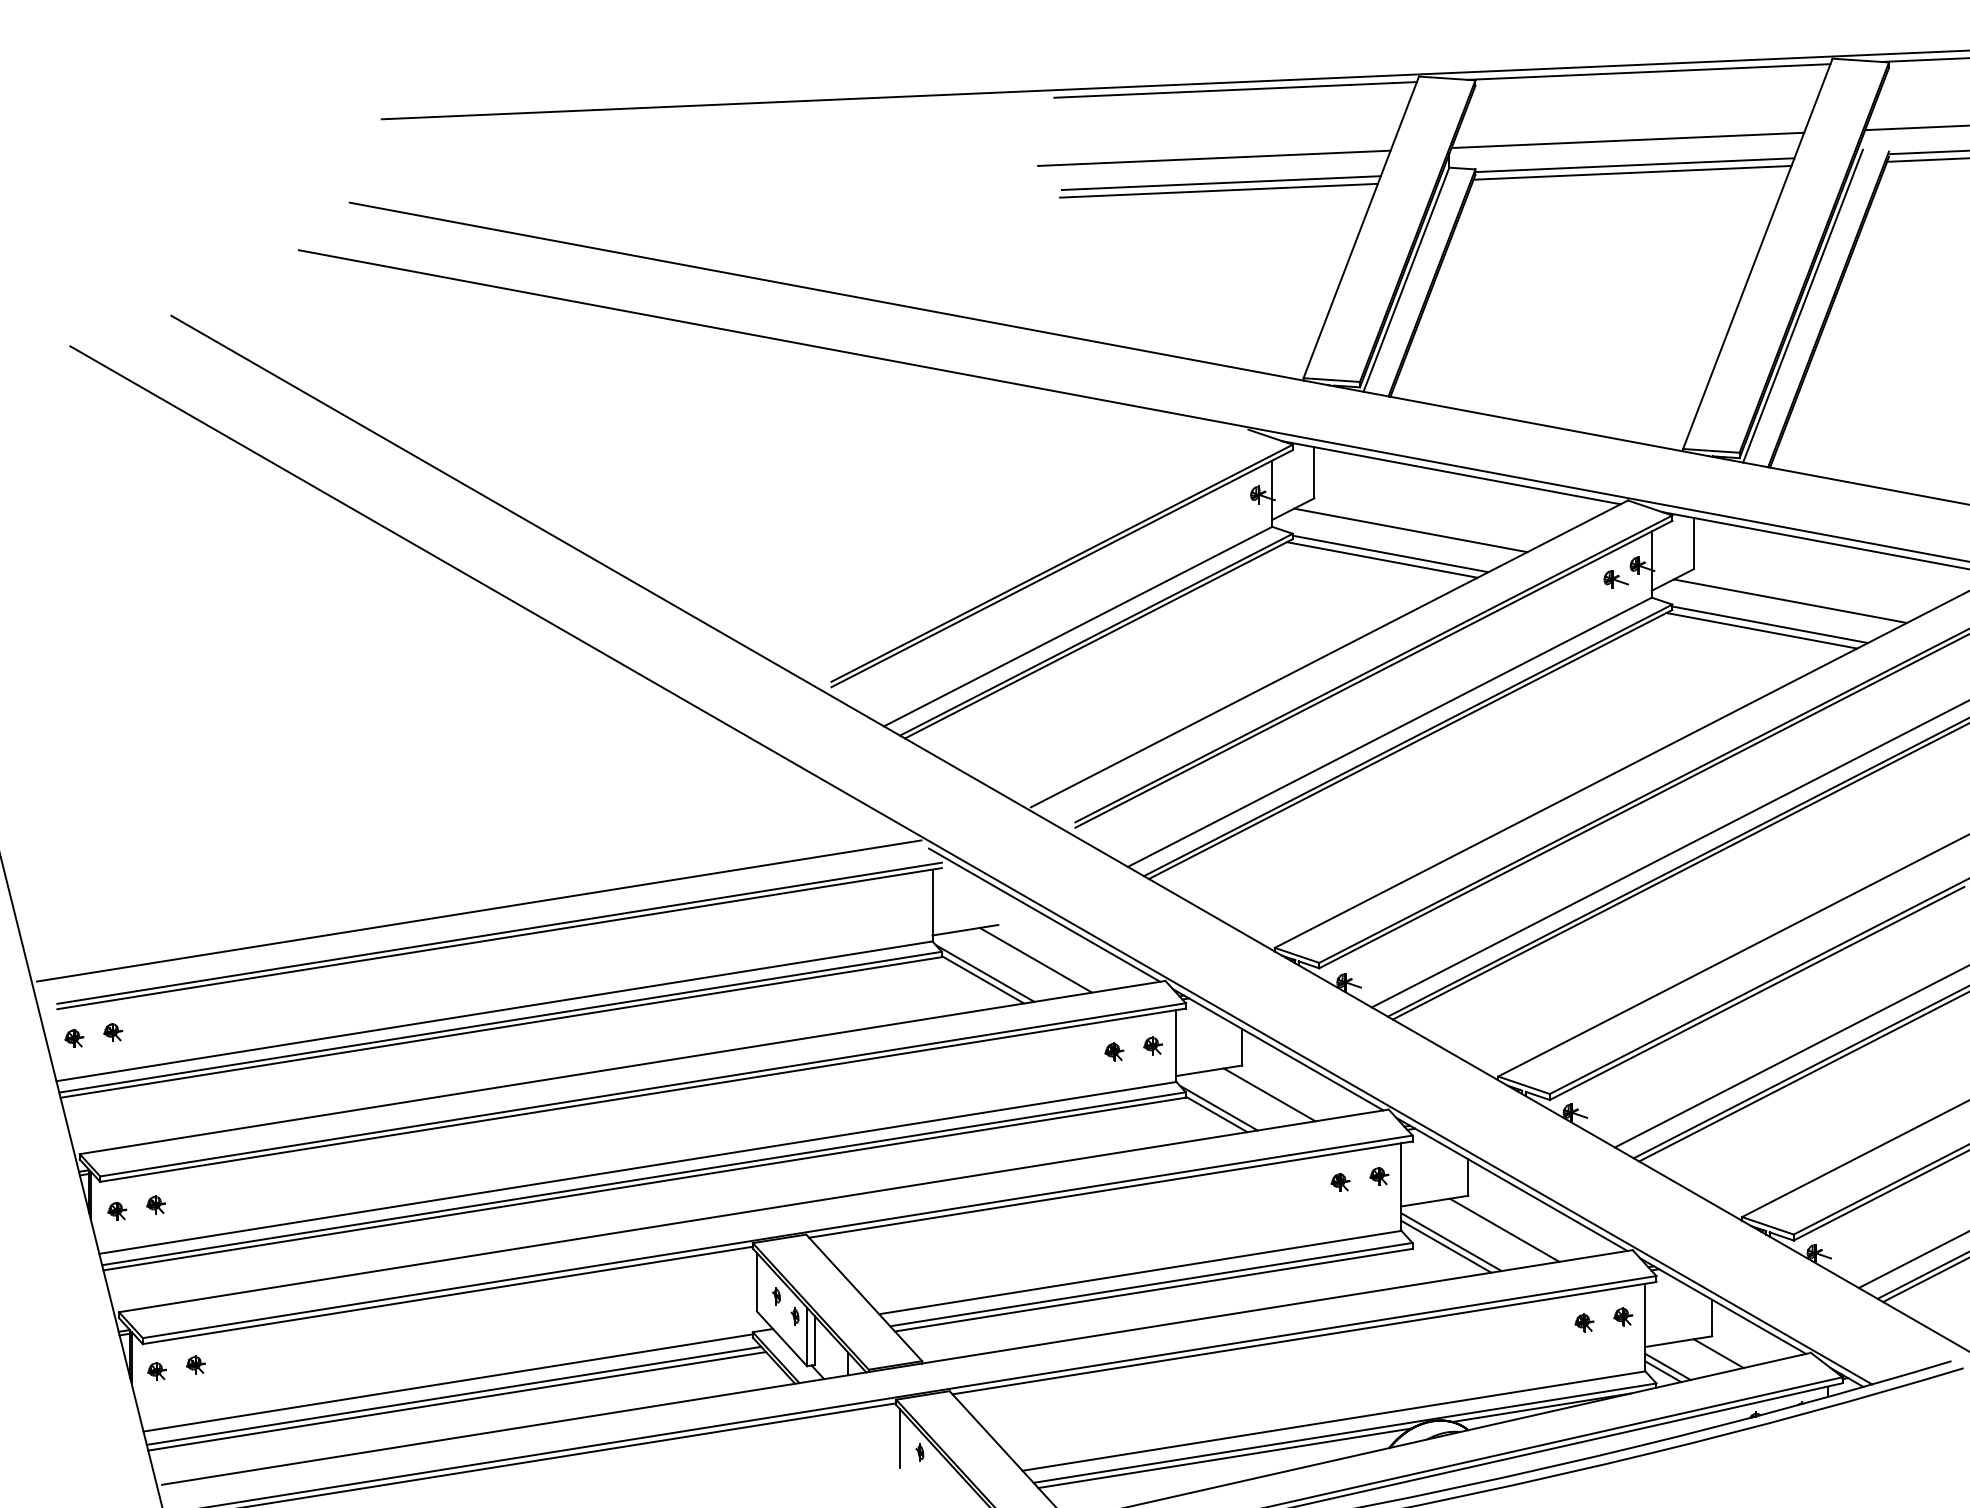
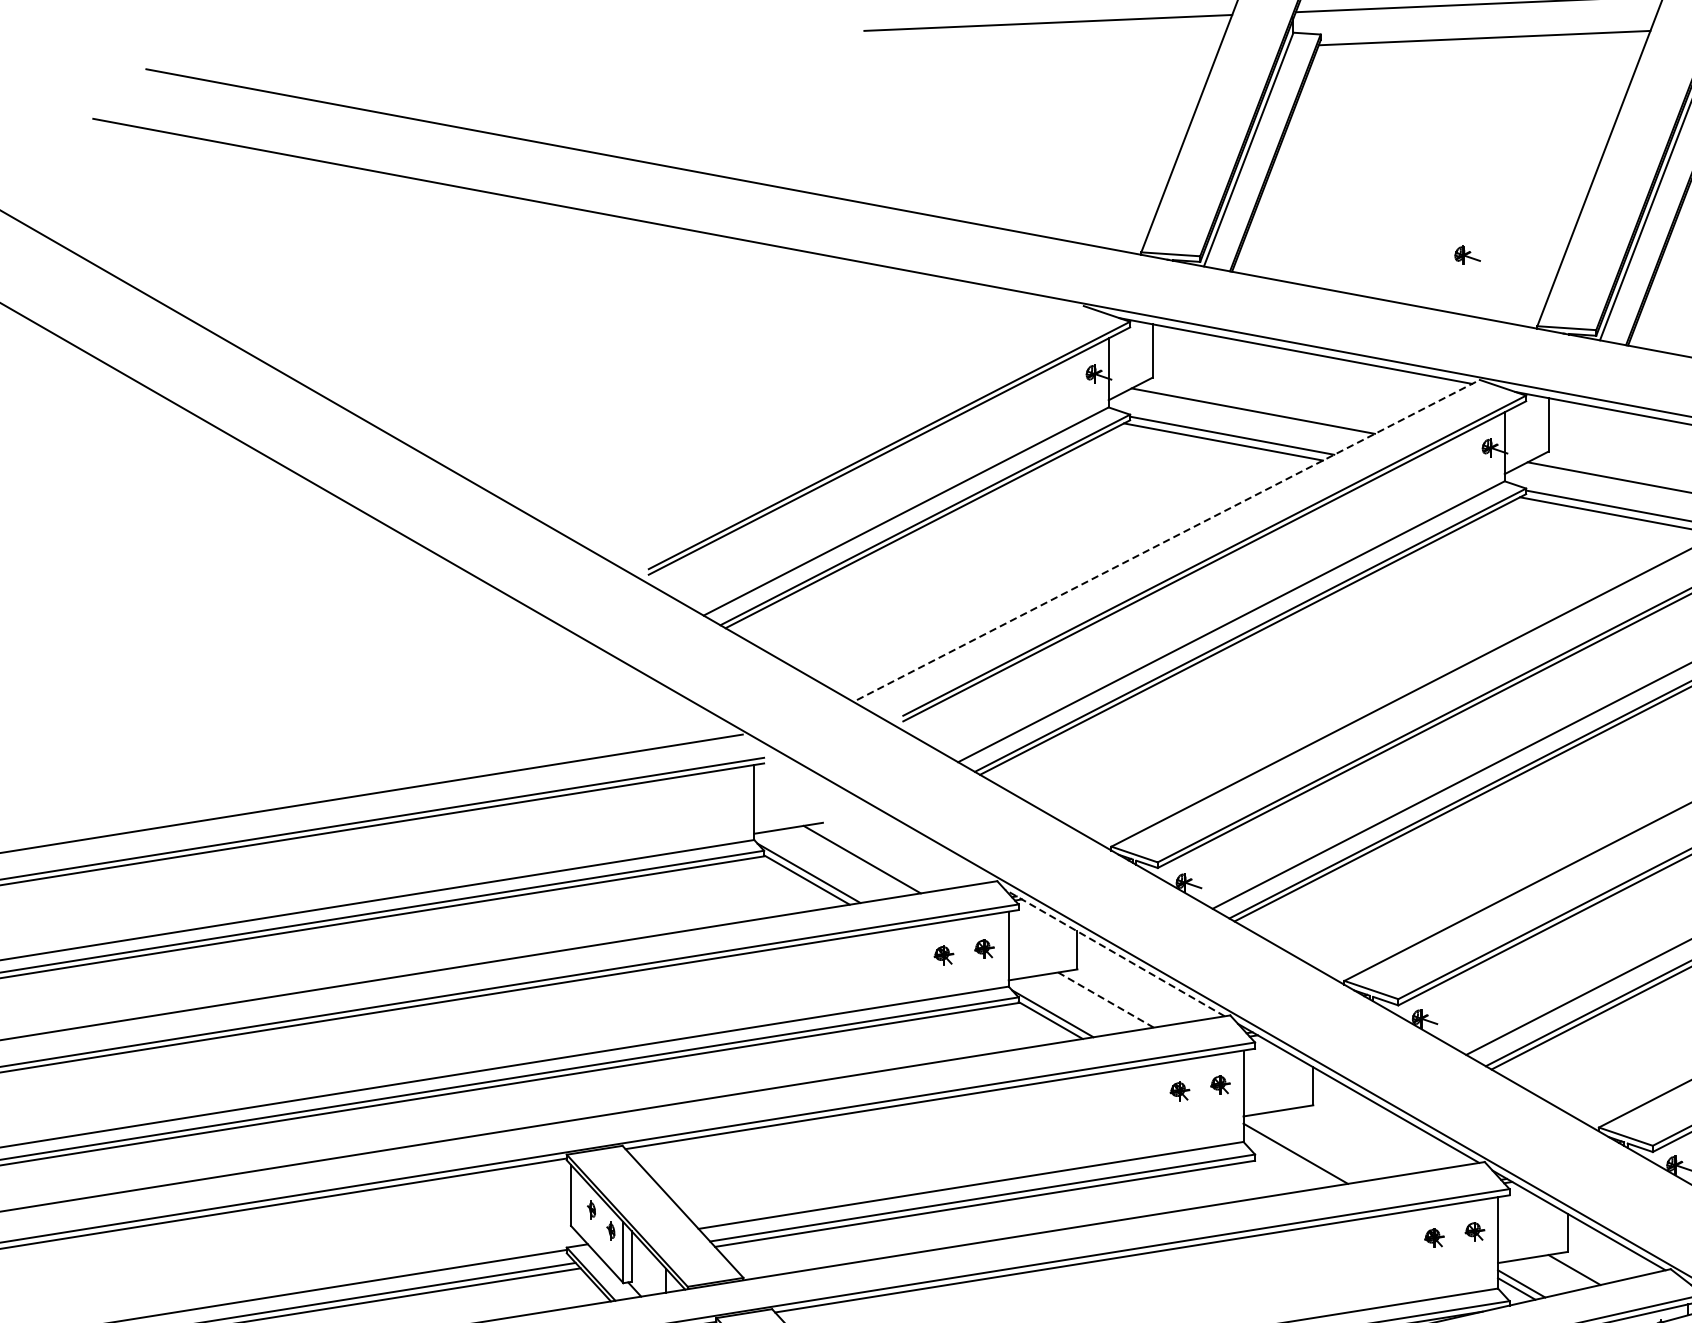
line: (1634, 165) -> (1486, 30), removed
line: (1220, 182) -> (1054, 48), removed
line: (1218, 190) -> (1052, 56), removed
part: (1616, 579) -> (1467, 255), moved
line: (1329, 653) -> (1168, 539), solid -> dashed
line: (1044, 914) -> (871, 811), removed
line: (1278, 1049) -> (1115, 952), solid -> dashed
line: (1269, 1094) -> (1105, 999), solid -> dashed
line: (1504, 1229) -> (1351, 1140), removed
line: (1446, 1246) -> (1290, 1158), removed

